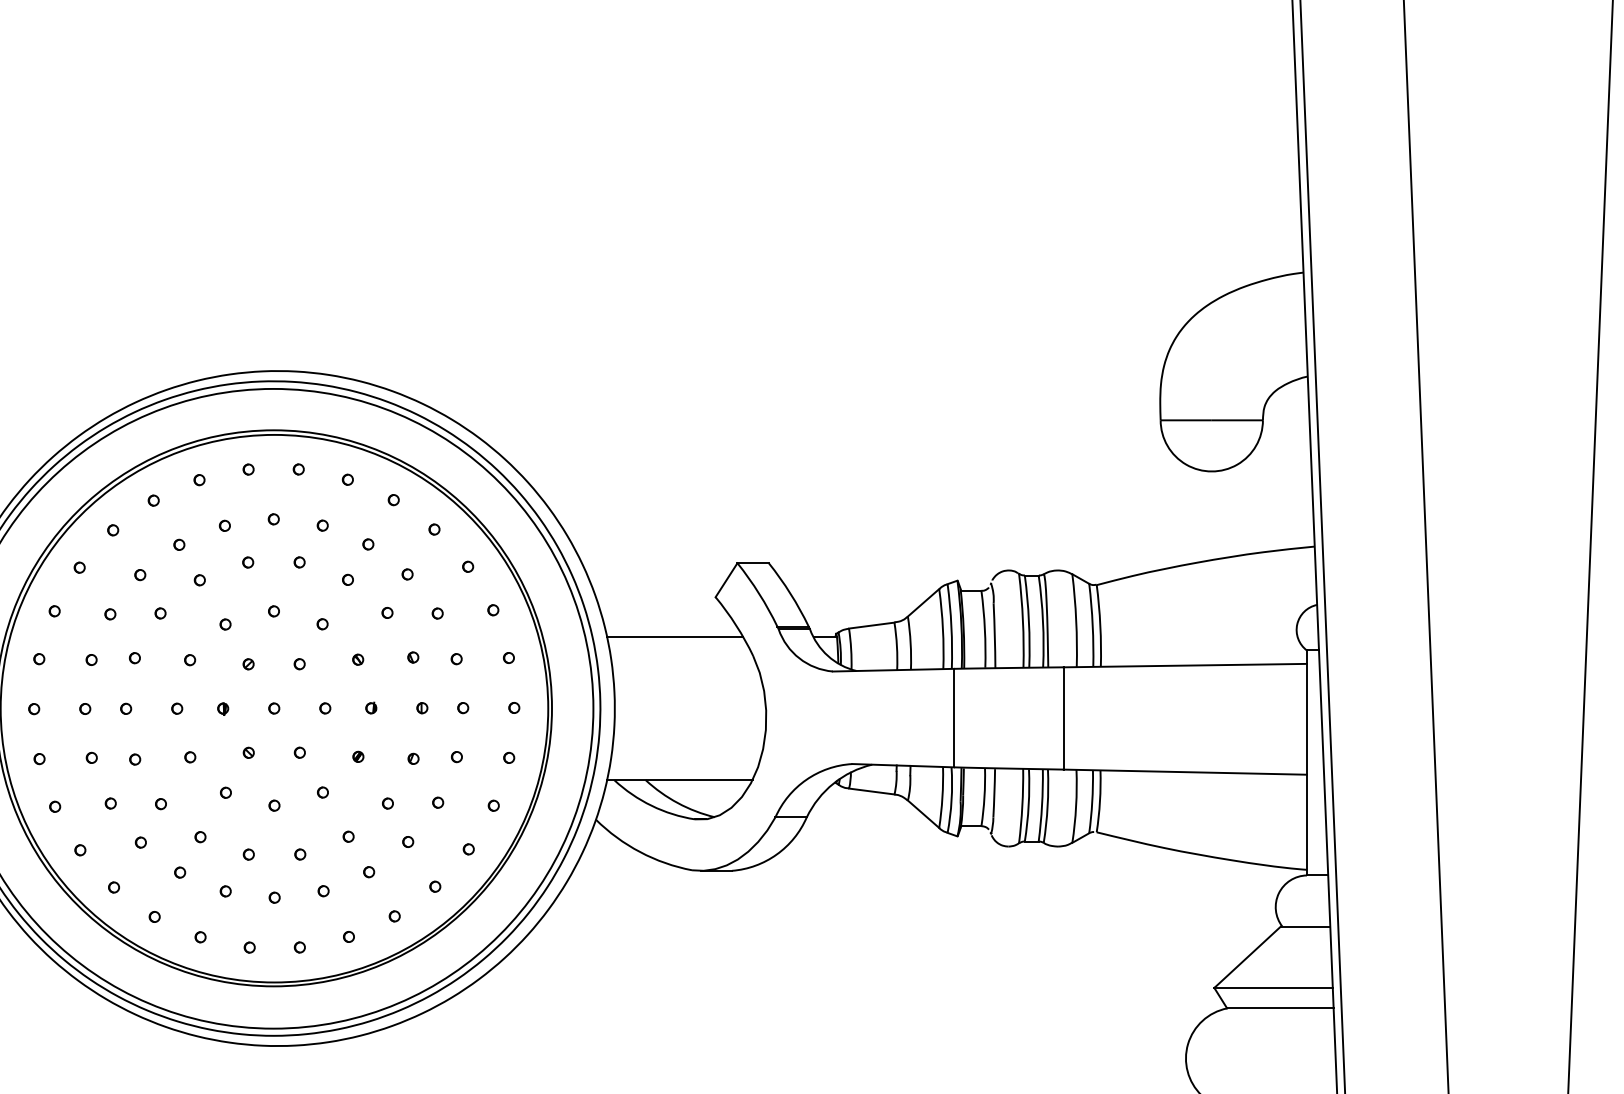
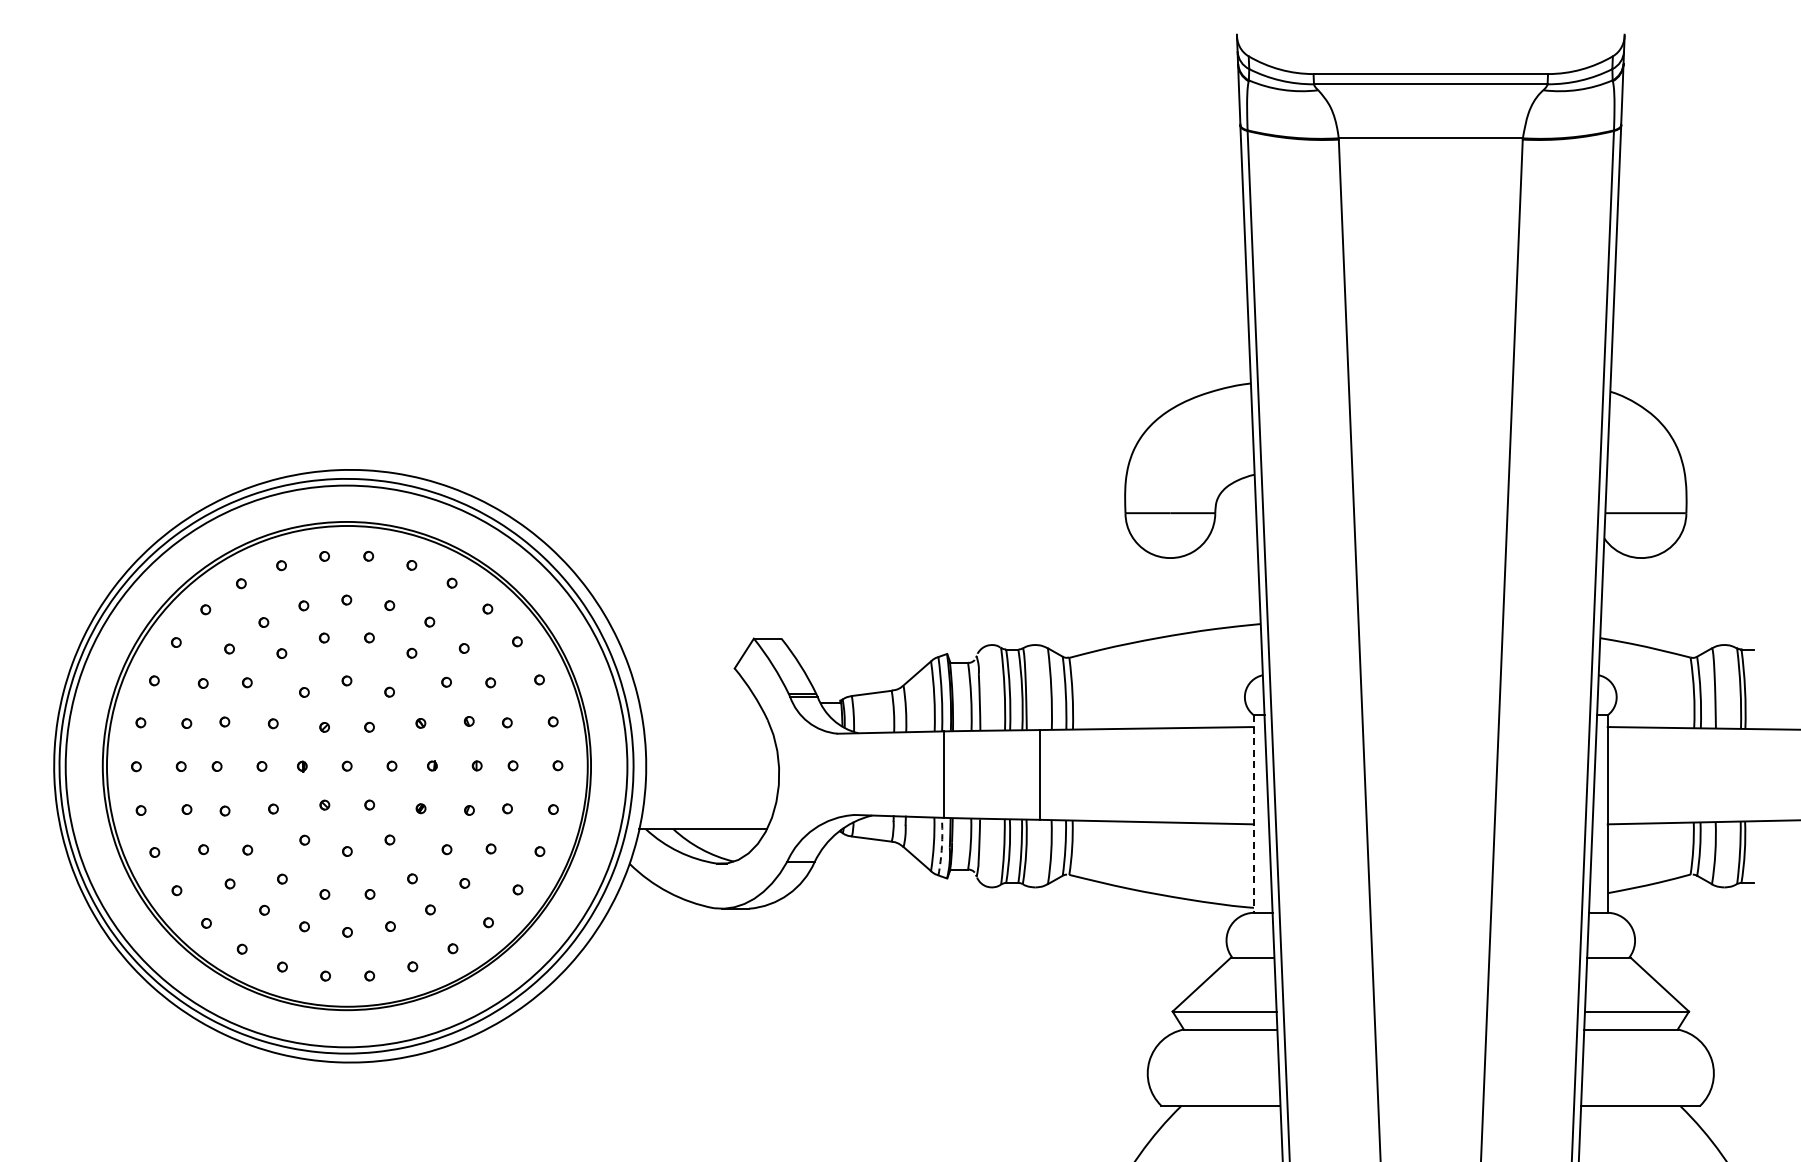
line: (674, 637) -> (698, 703), removed
line: (1306, 763) -> (1253, 814), solid -> dashed
arc: (951, 799) -> (941, 846), solid -> dashed

